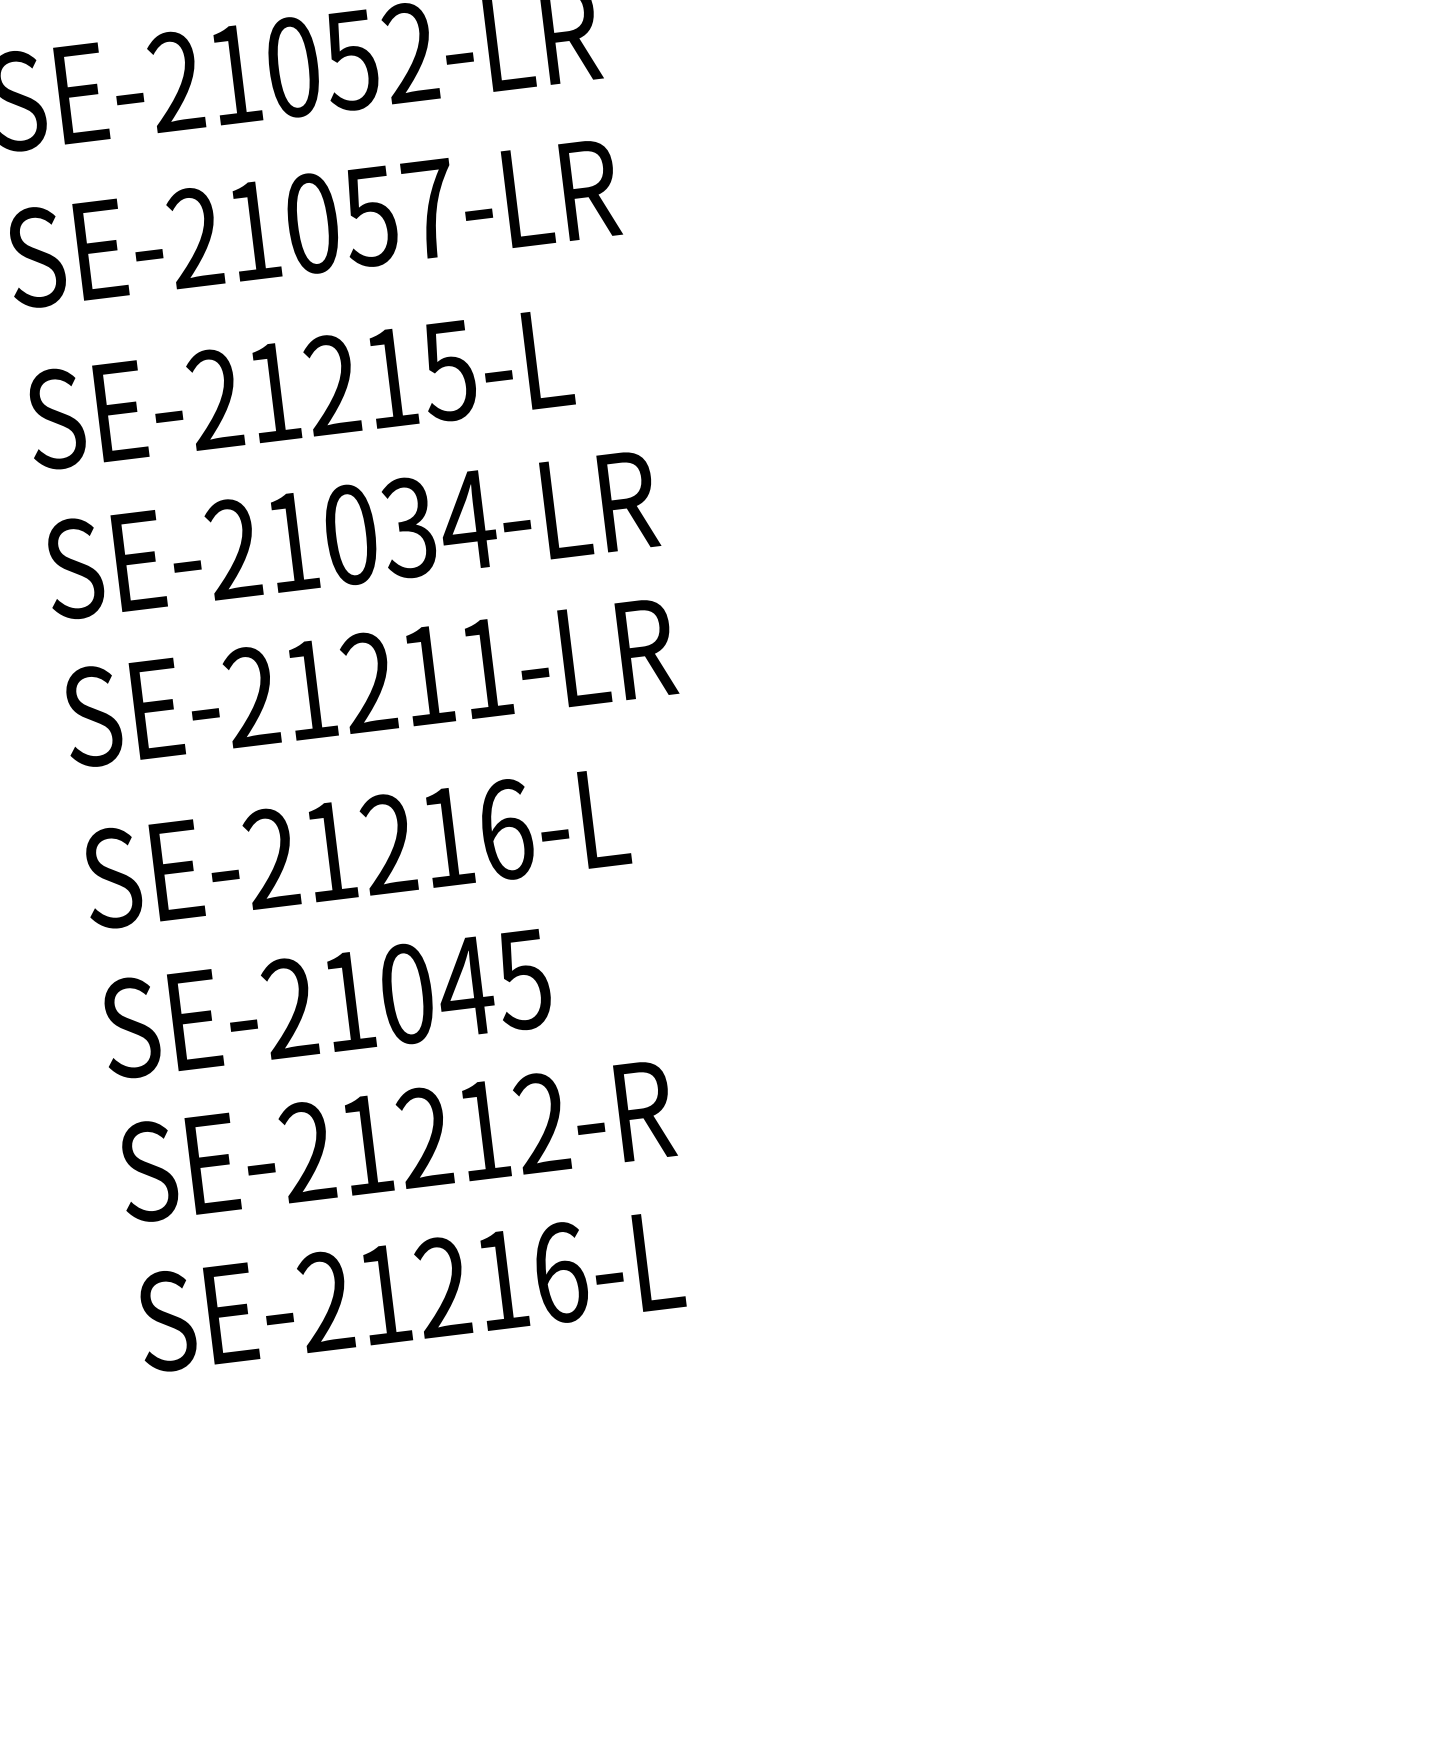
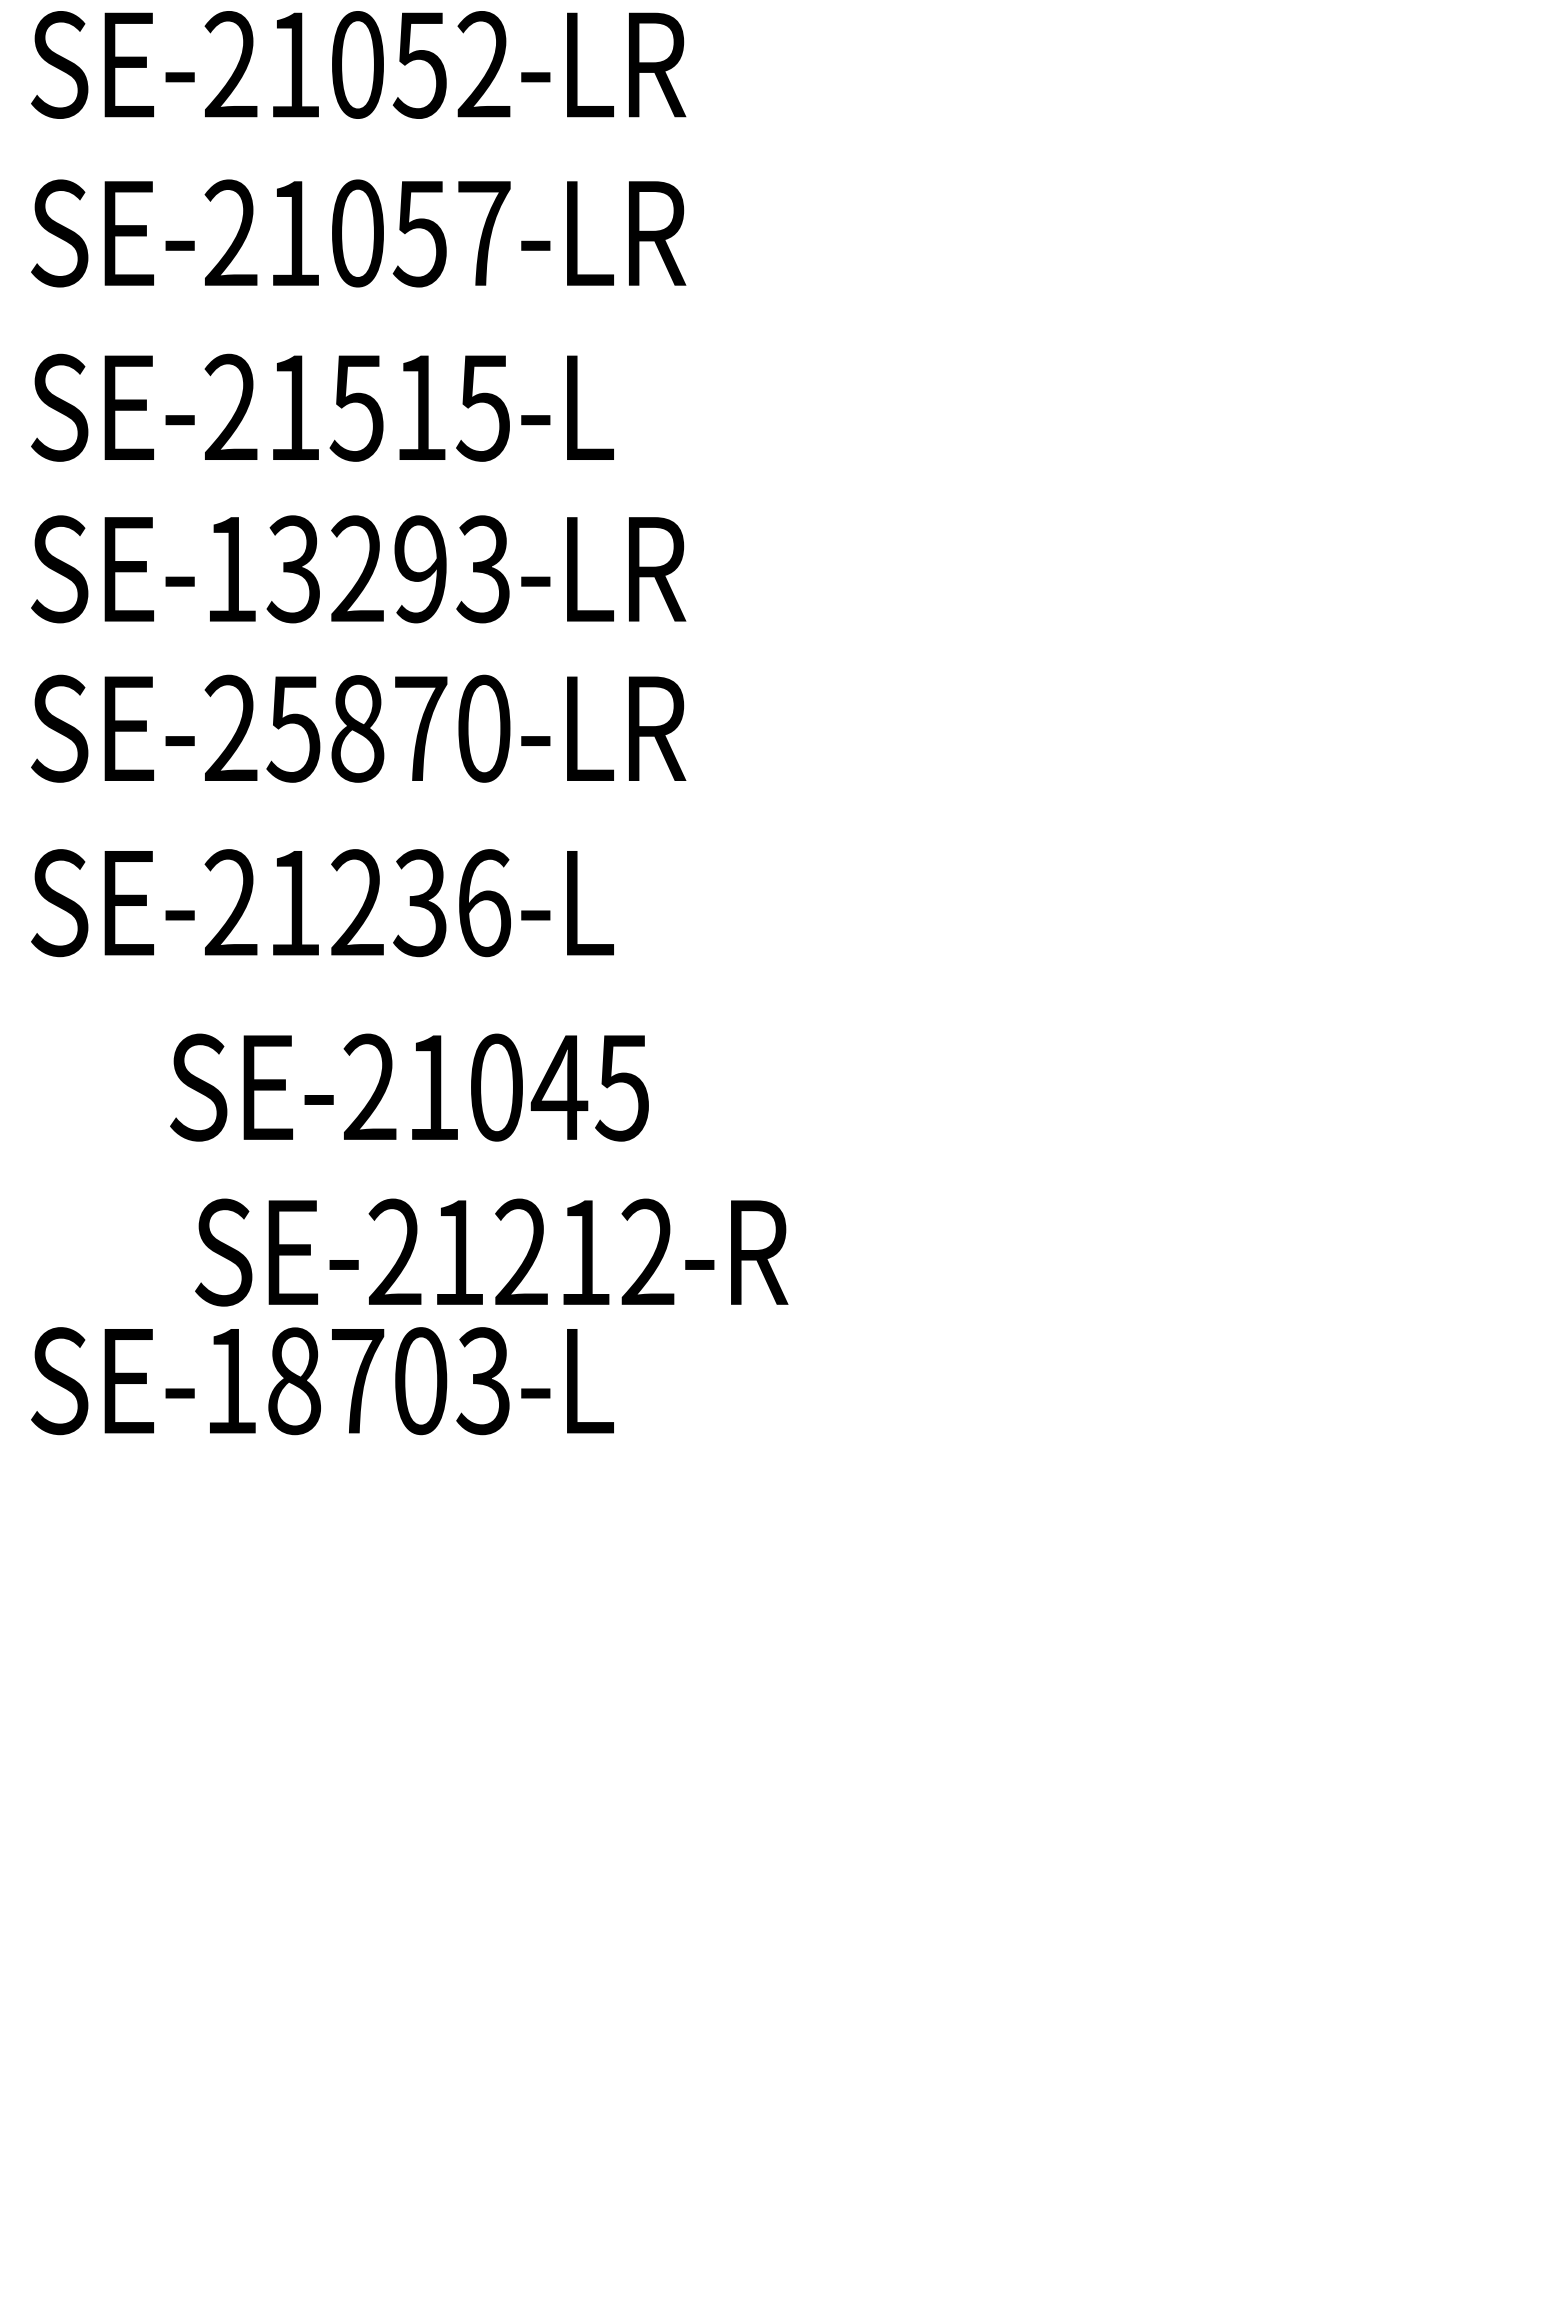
text: (331, 385) -> (356, 407), SE-21215-L -> SE-21515-L
text: (351, 534) -> (358, 569), SE-21034-LR -> SE-13293-LR
text: (397, 678) -> (388, 728), SE-21211-LR -> SE-25870-LR
text: (446, 837) -> (419, 903), SE-21216-L -> SE-21236-L
text: (326, 1003) -> (409, 1087), moved
text: (396, 1141) -> (491, 1252), moved
text: (443, 1287) -> (357, 1381), SE-21216-L -> SE-18703-L

